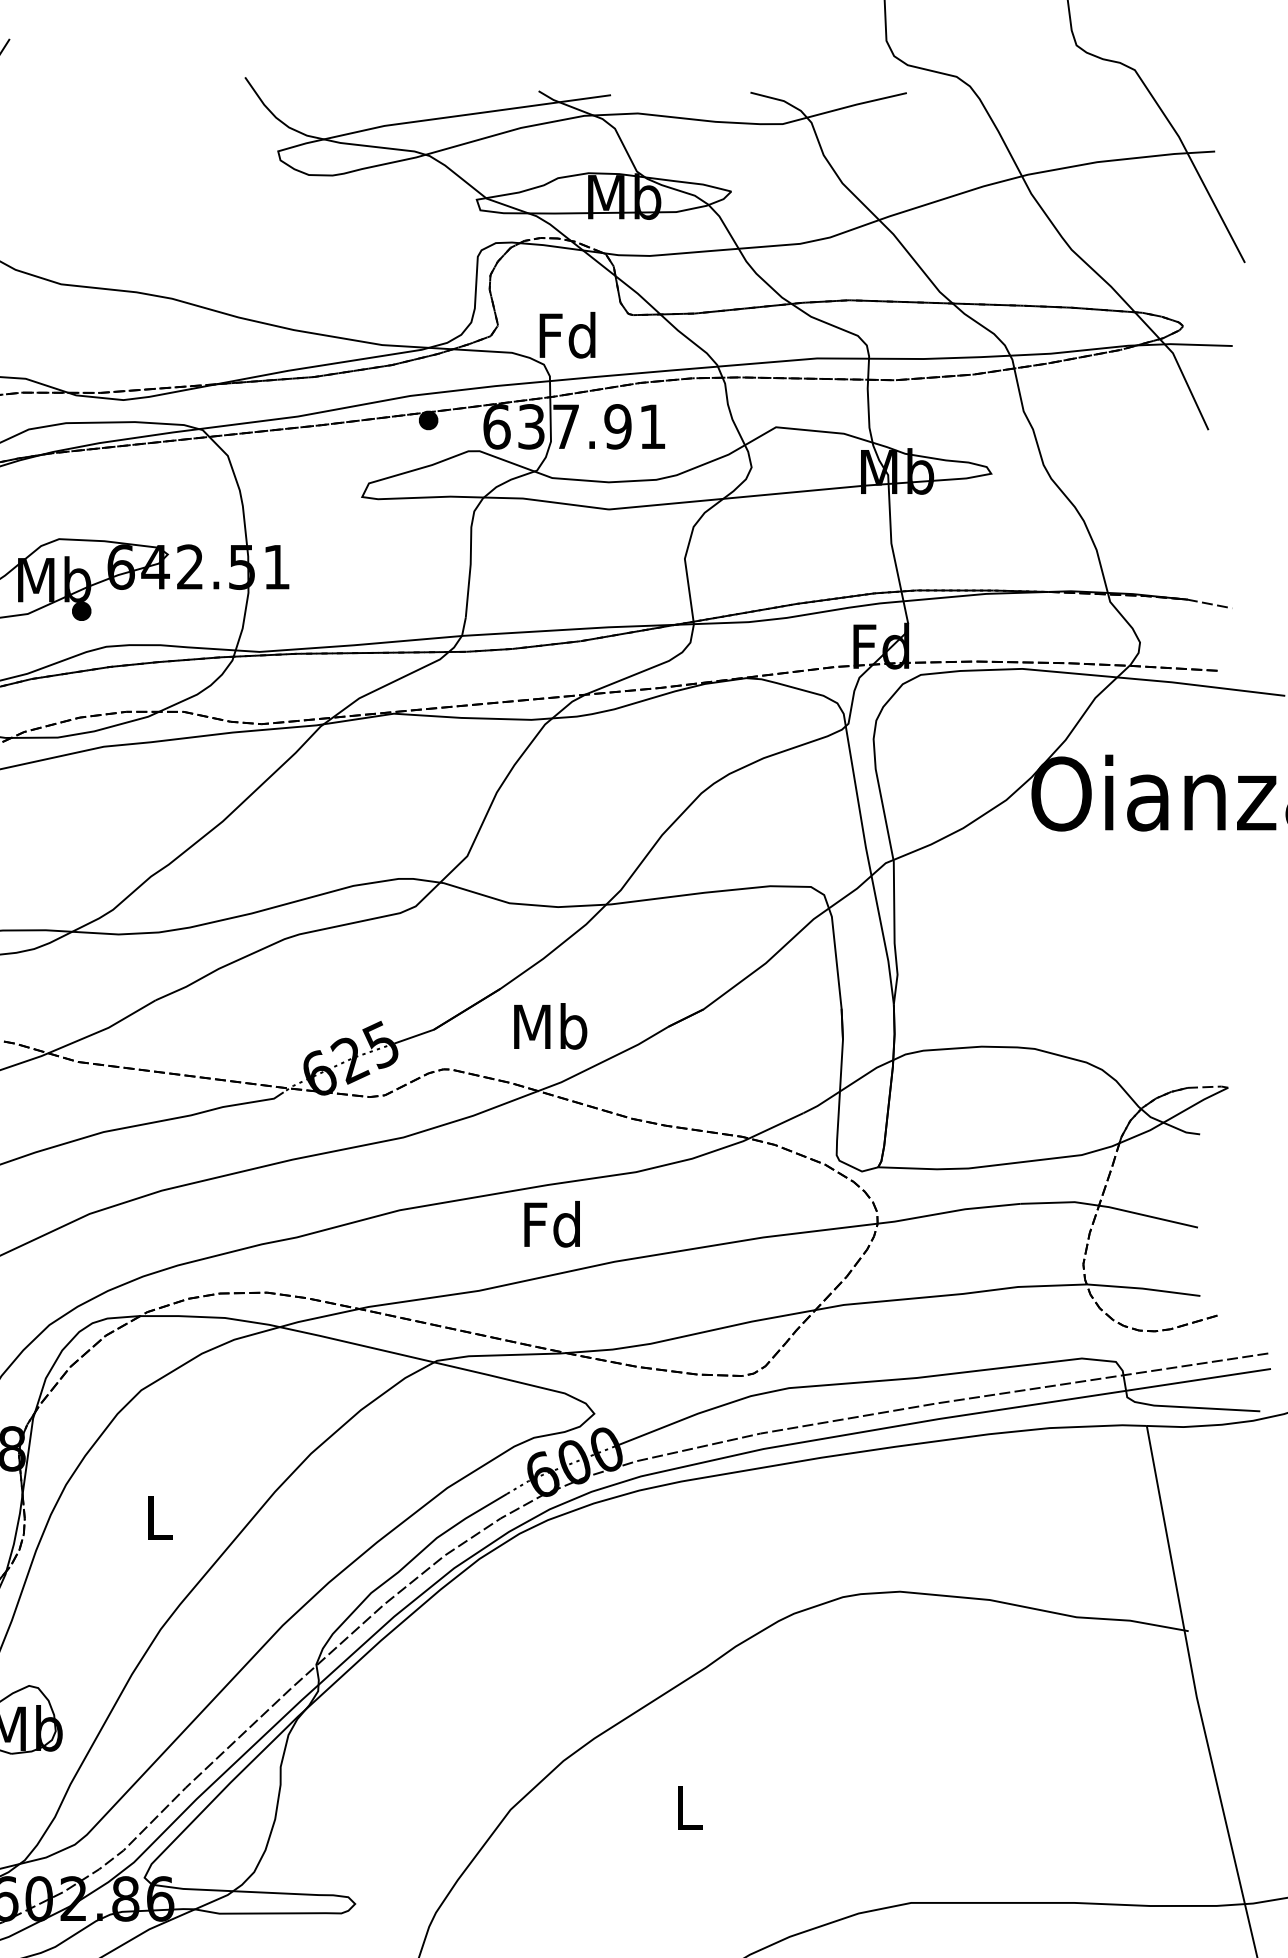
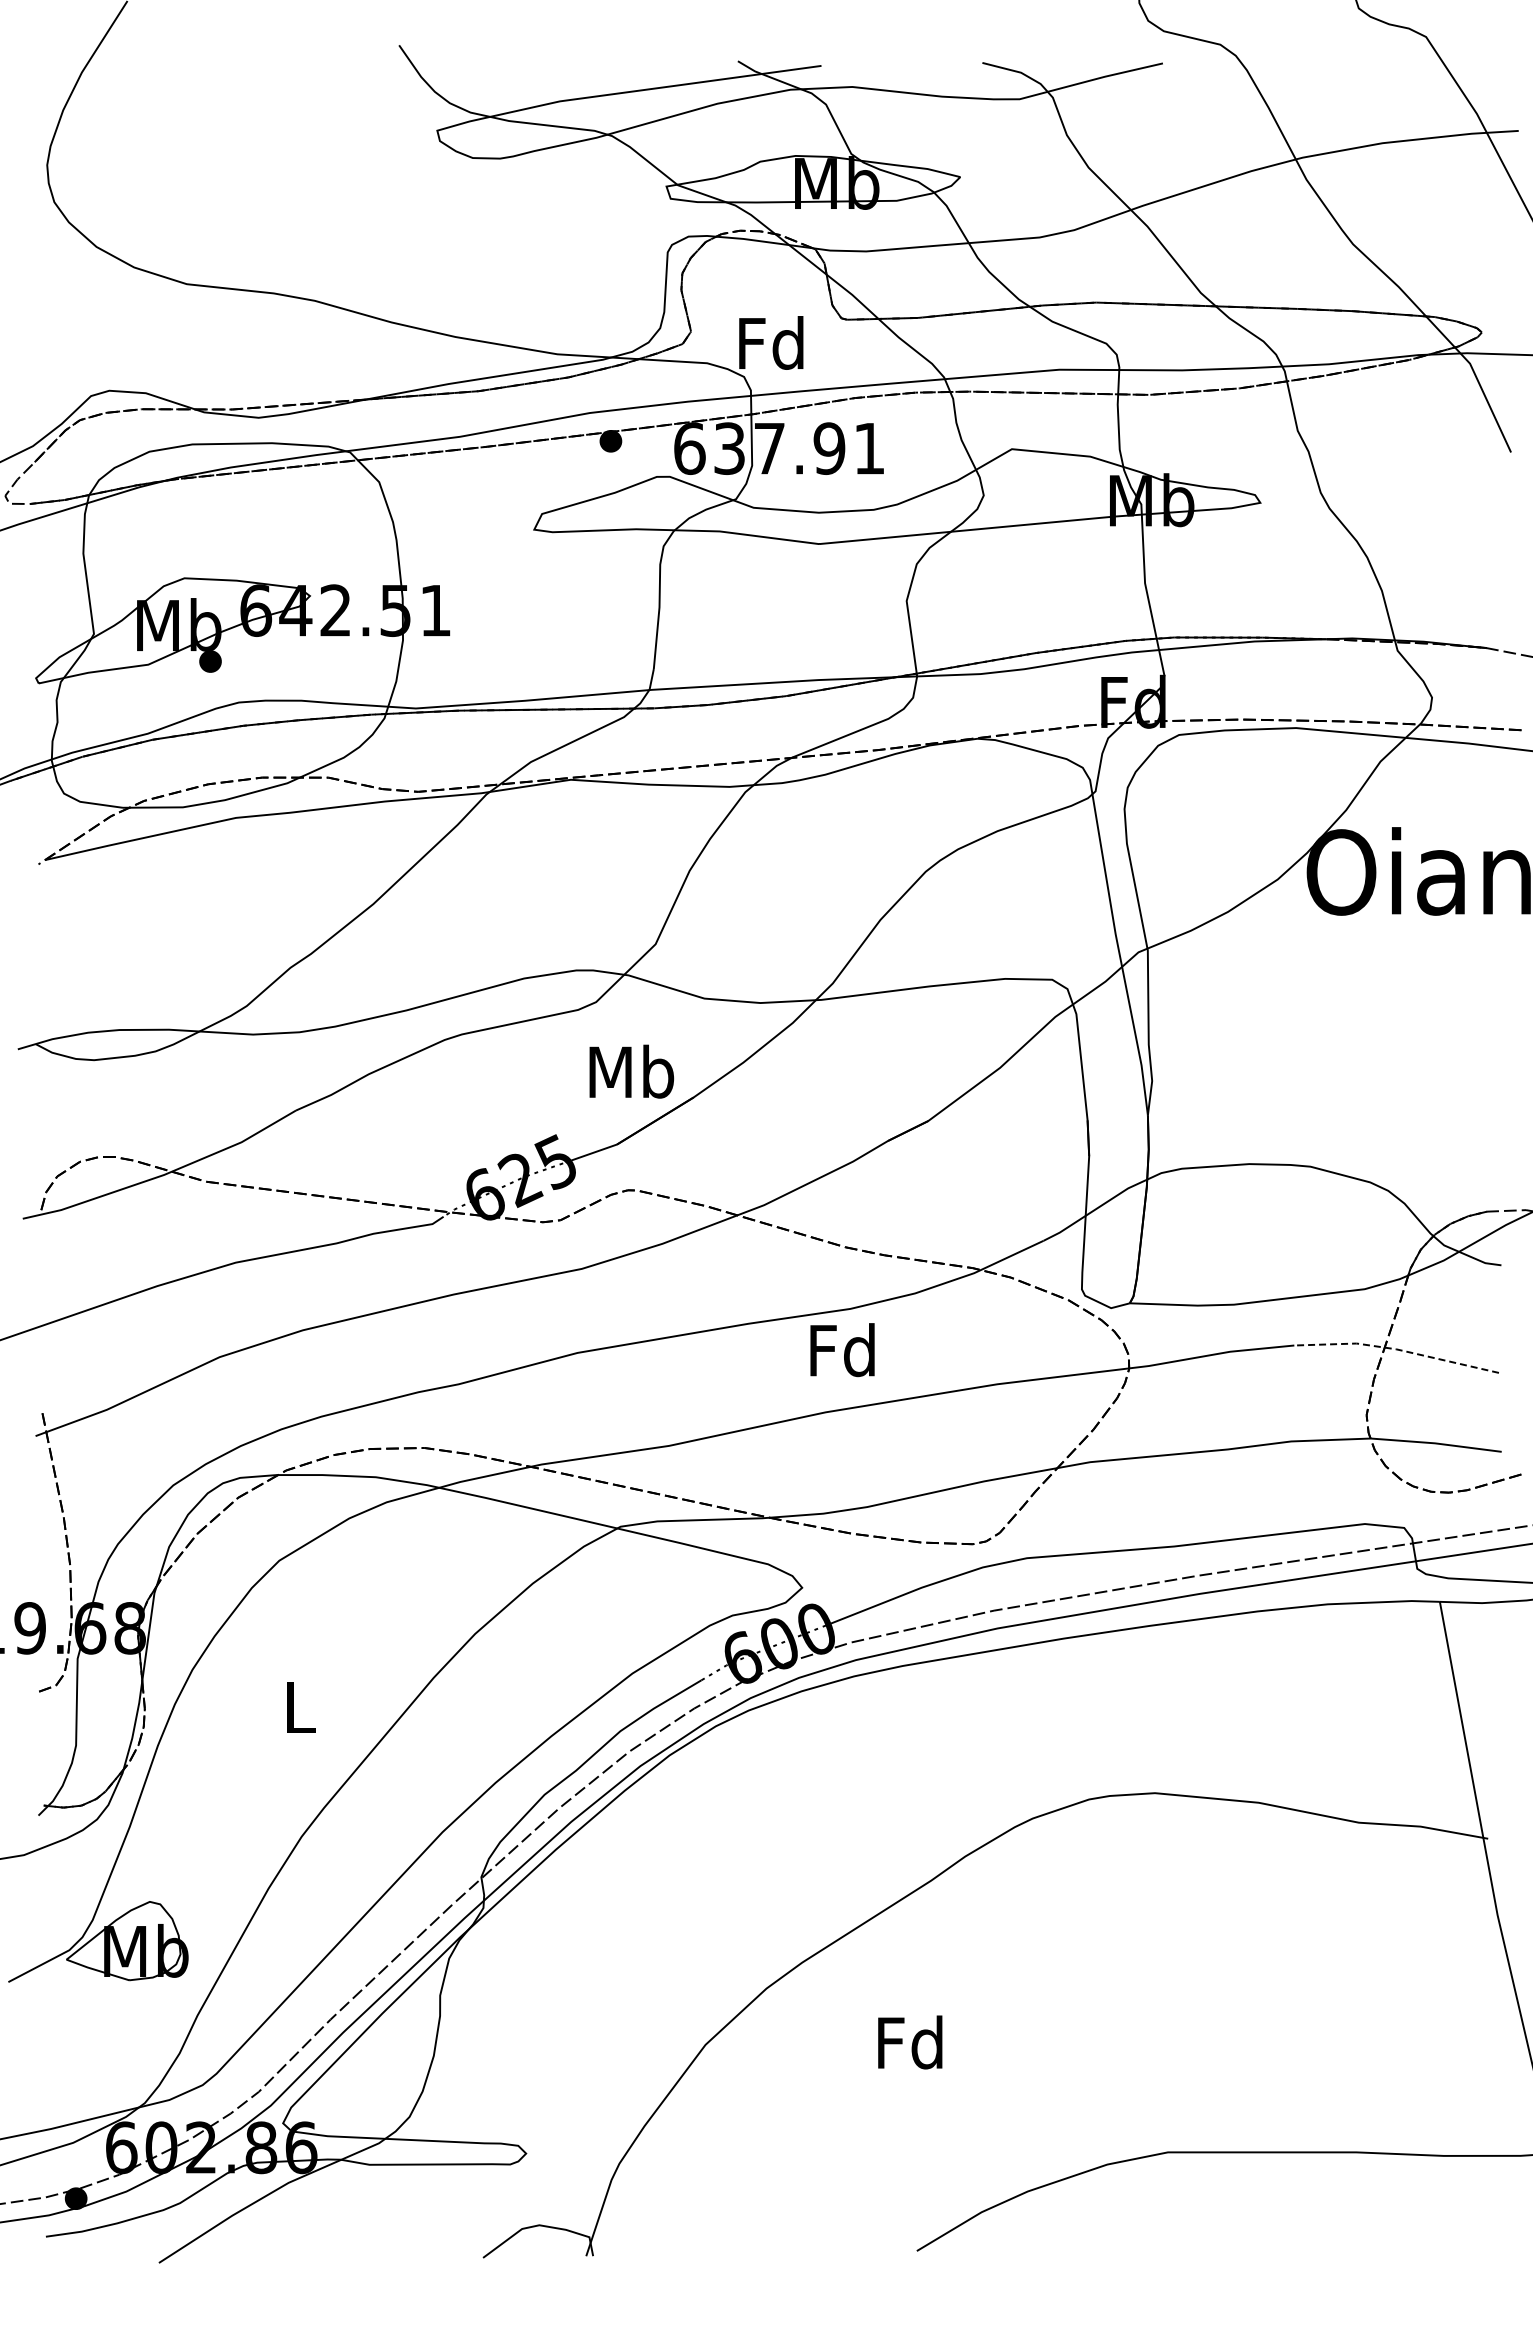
text: (550, 1026) -> (631, 1071), moved
line: (1109, 1207) -> (1396, 1349), solid -> dashed
text: (552, 1224) -> (842, 1350), moved
text: (688, 1807) -> (910, 2042), L -> Fd

